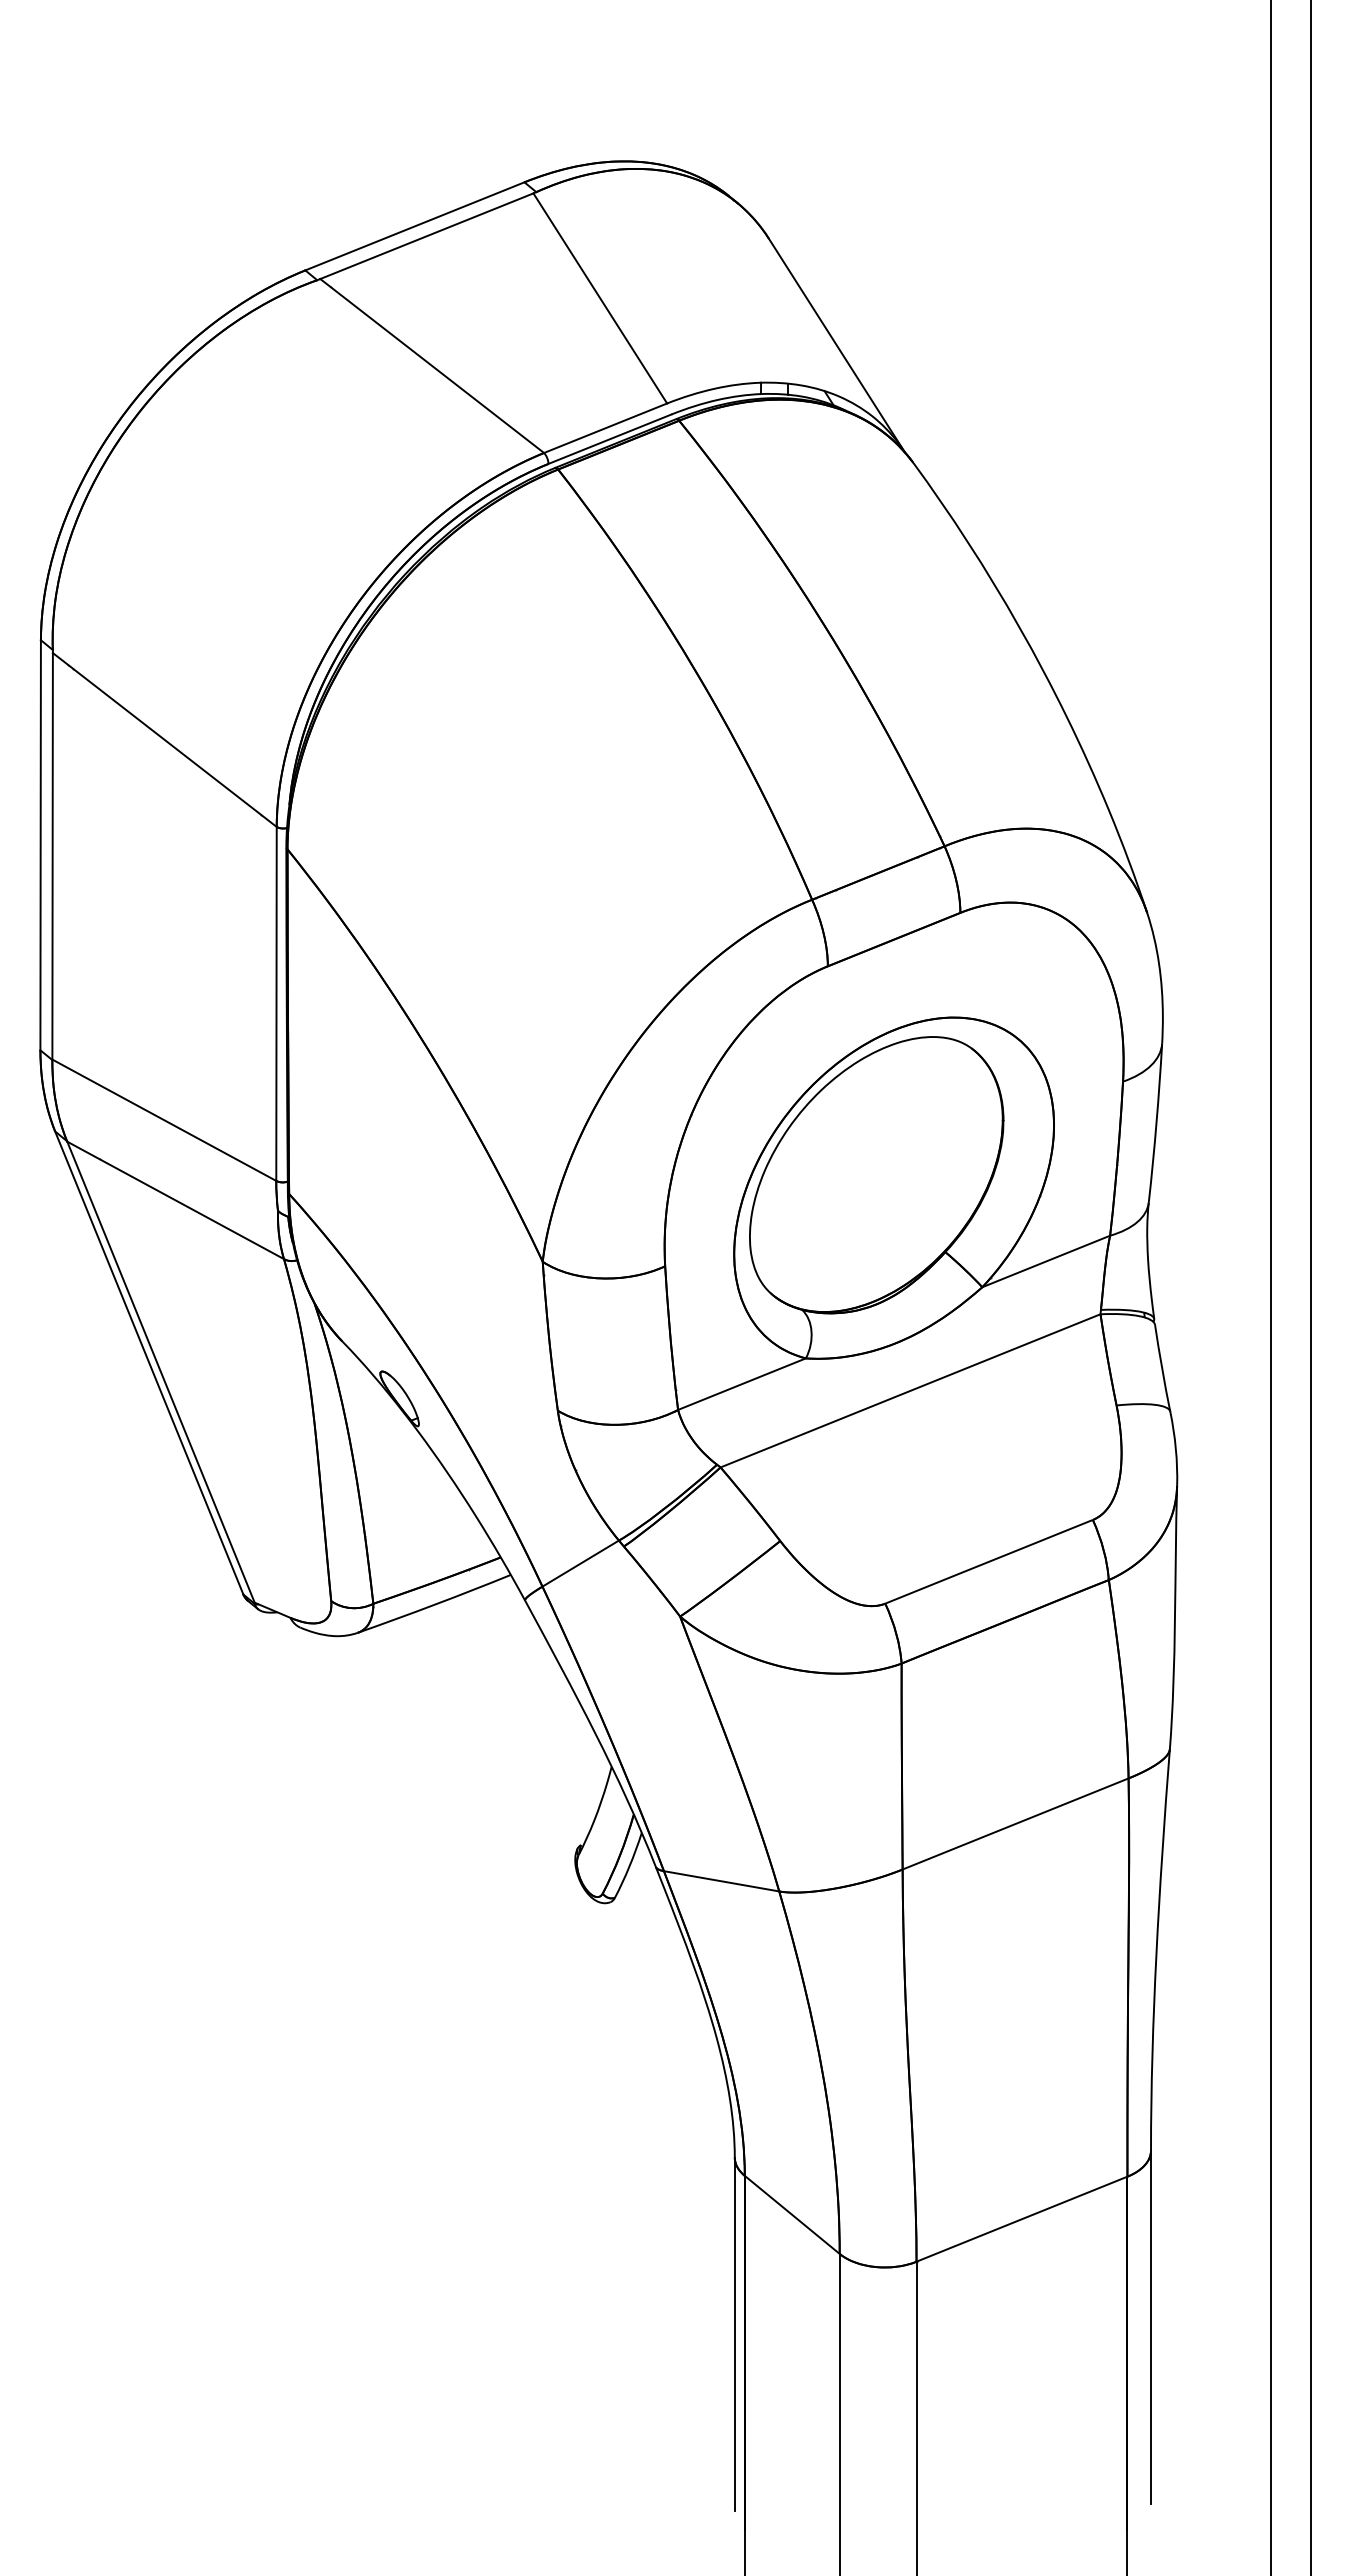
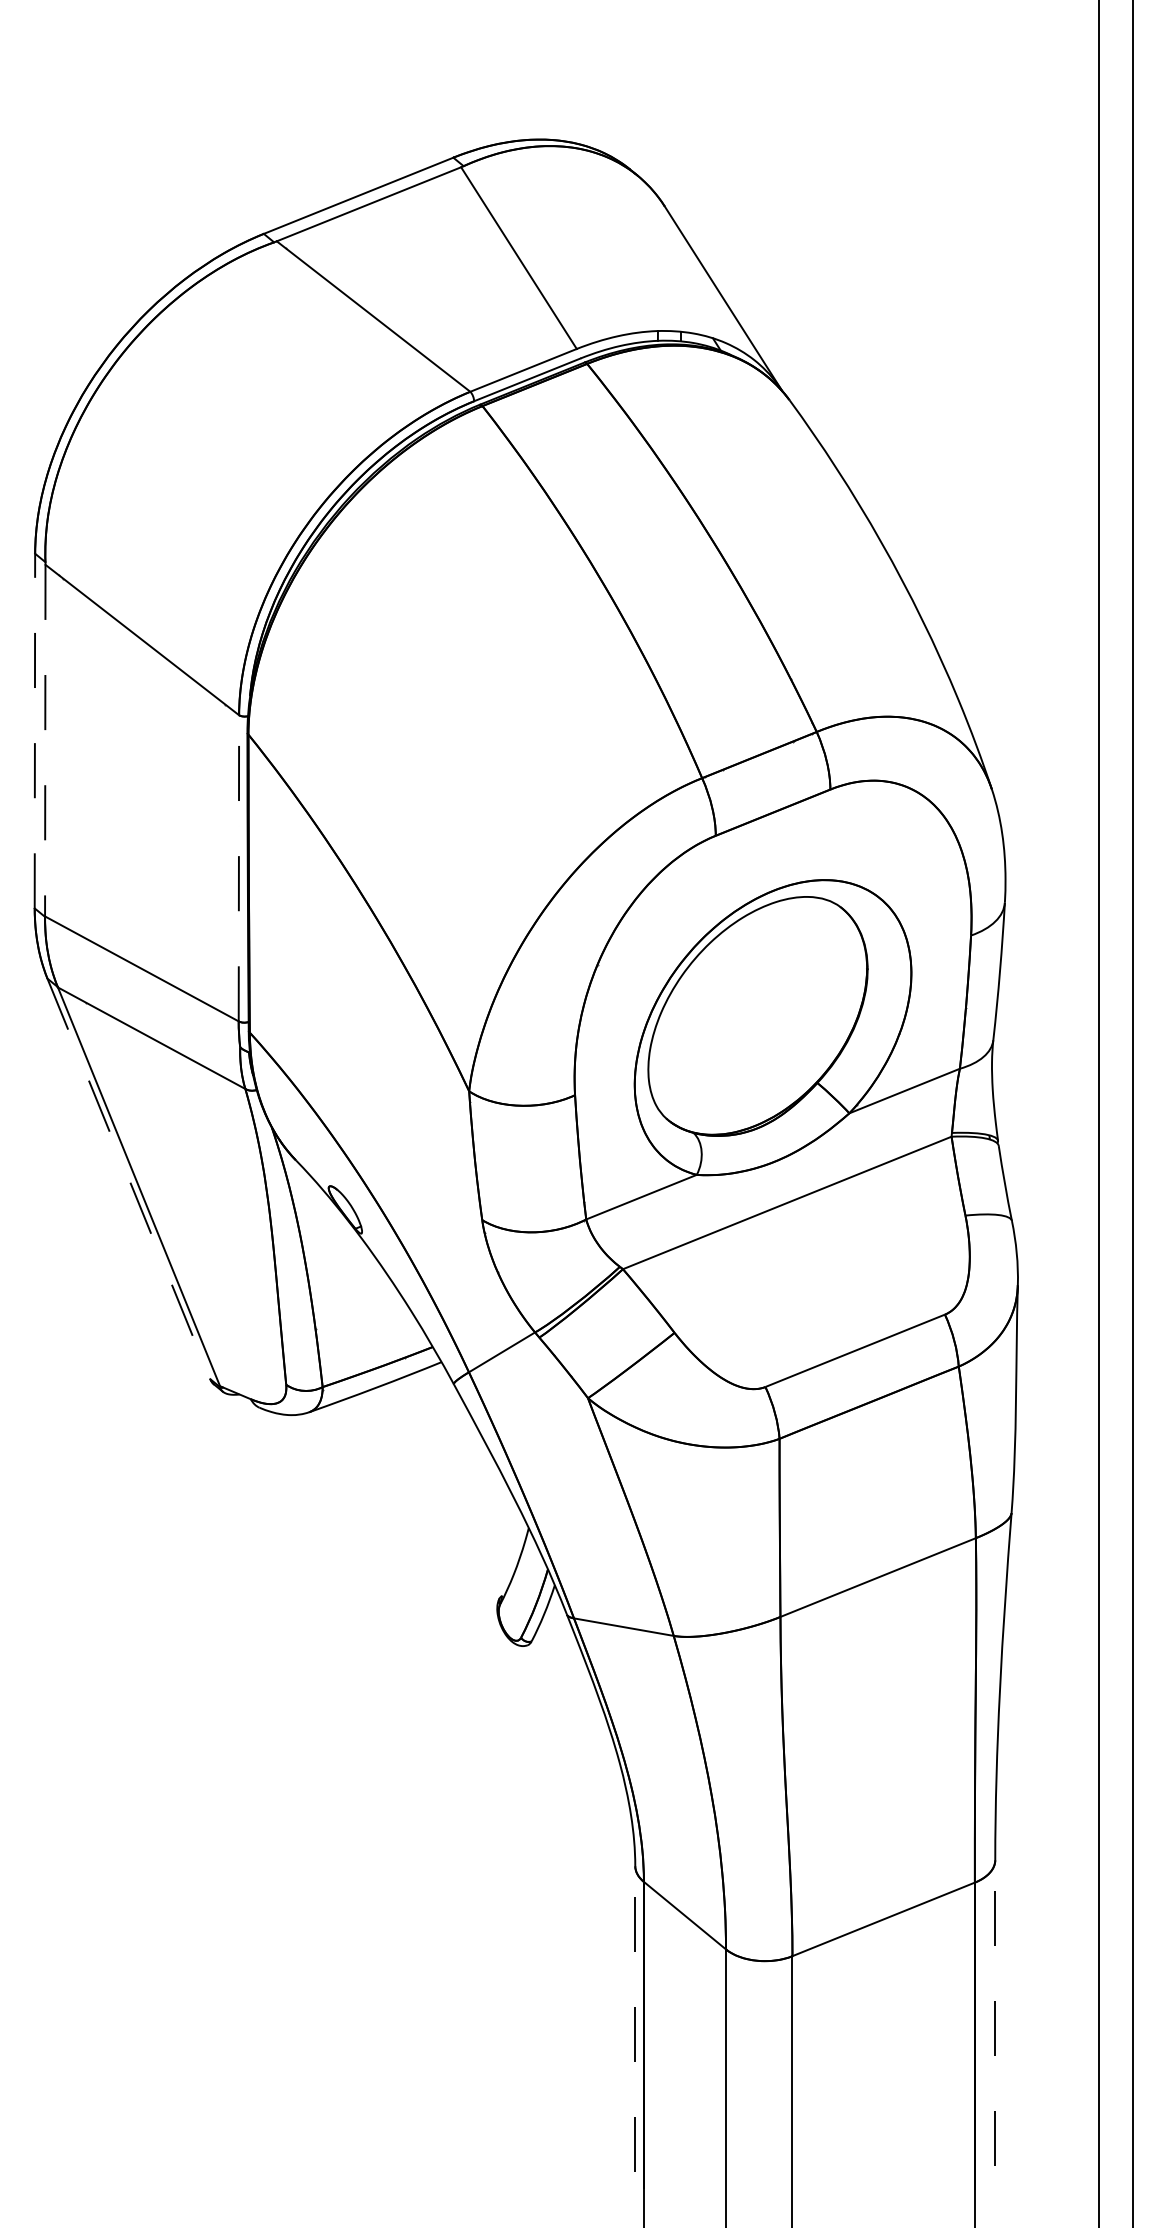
line: (40, 844) -> (34, 730), solid -> dashed
line: (52, 856) -> (45, 740), solid -> dashed
line: (276, 1003) -> (238, 867), solid -> dashed
line: (149, 1363) -> (129, 1179), solid -> dashed
line: (1151, 2327) -> (995, 2013), solid -> dashed
line: (734, 2334) -> (635, 2019), solid -> dashed

